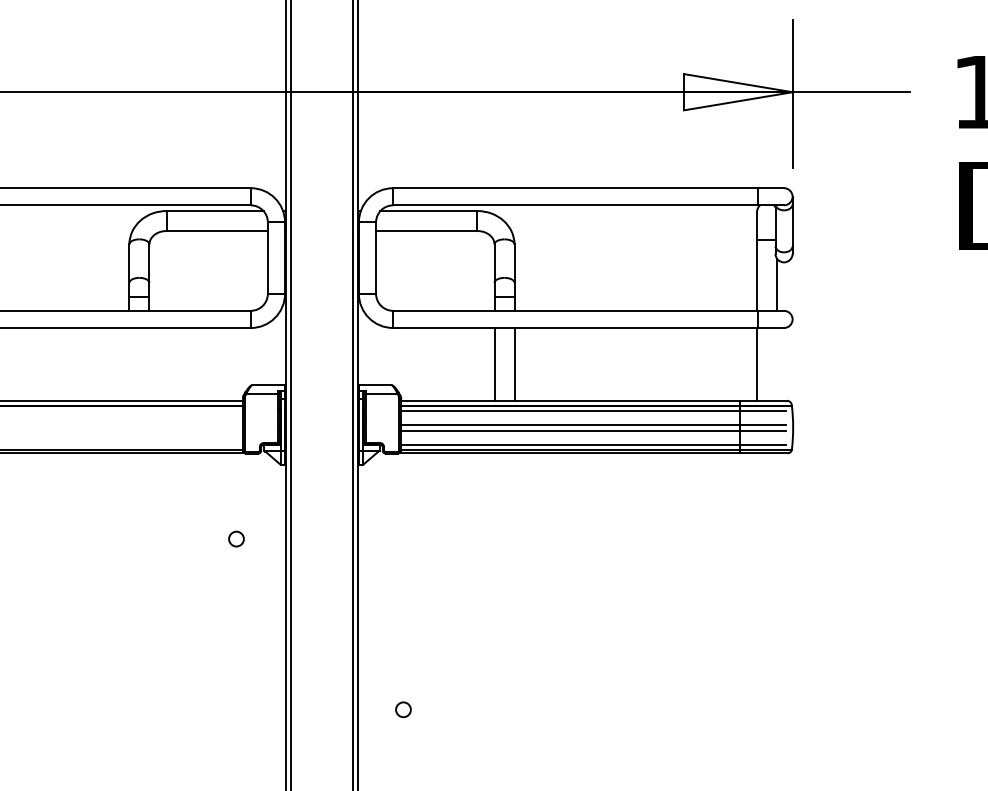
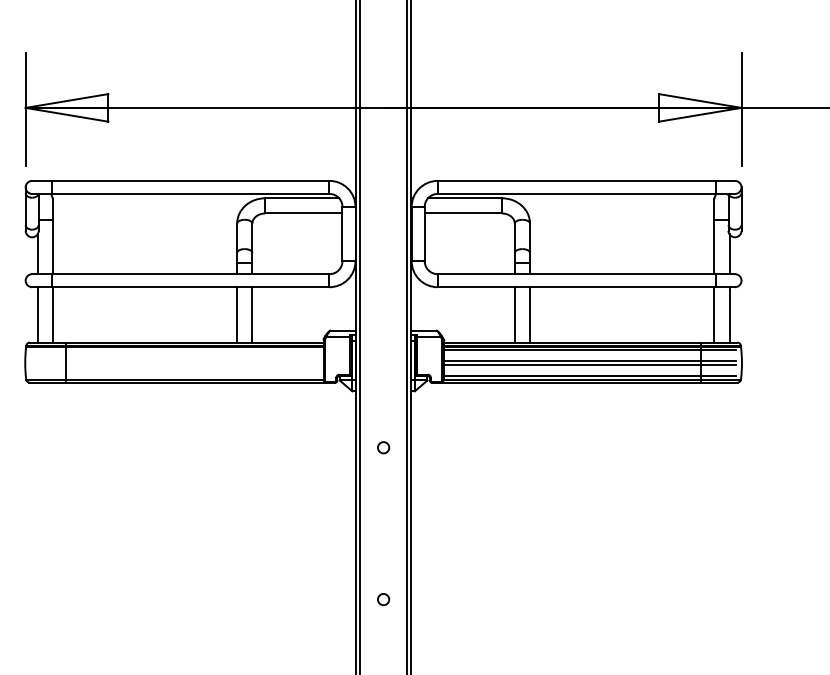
line: (129, 363) -> (237, 314), added
line: (149, 363) -> (252, 314), added
line: (776, 363) -> (729, 314), added
circle: (236, 538) -> (383, 447), moved
circle: (403, 709) -> (383, 599), moved

